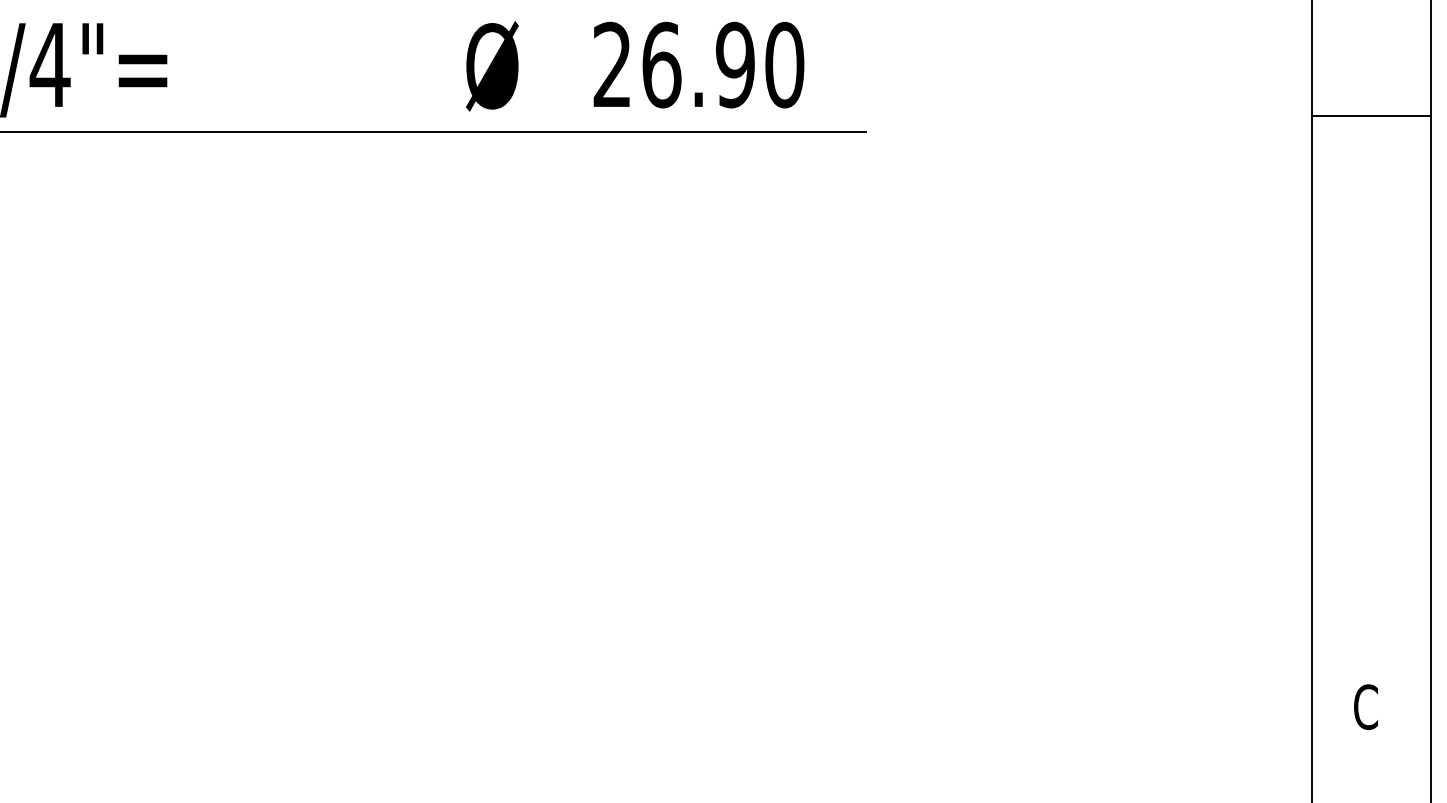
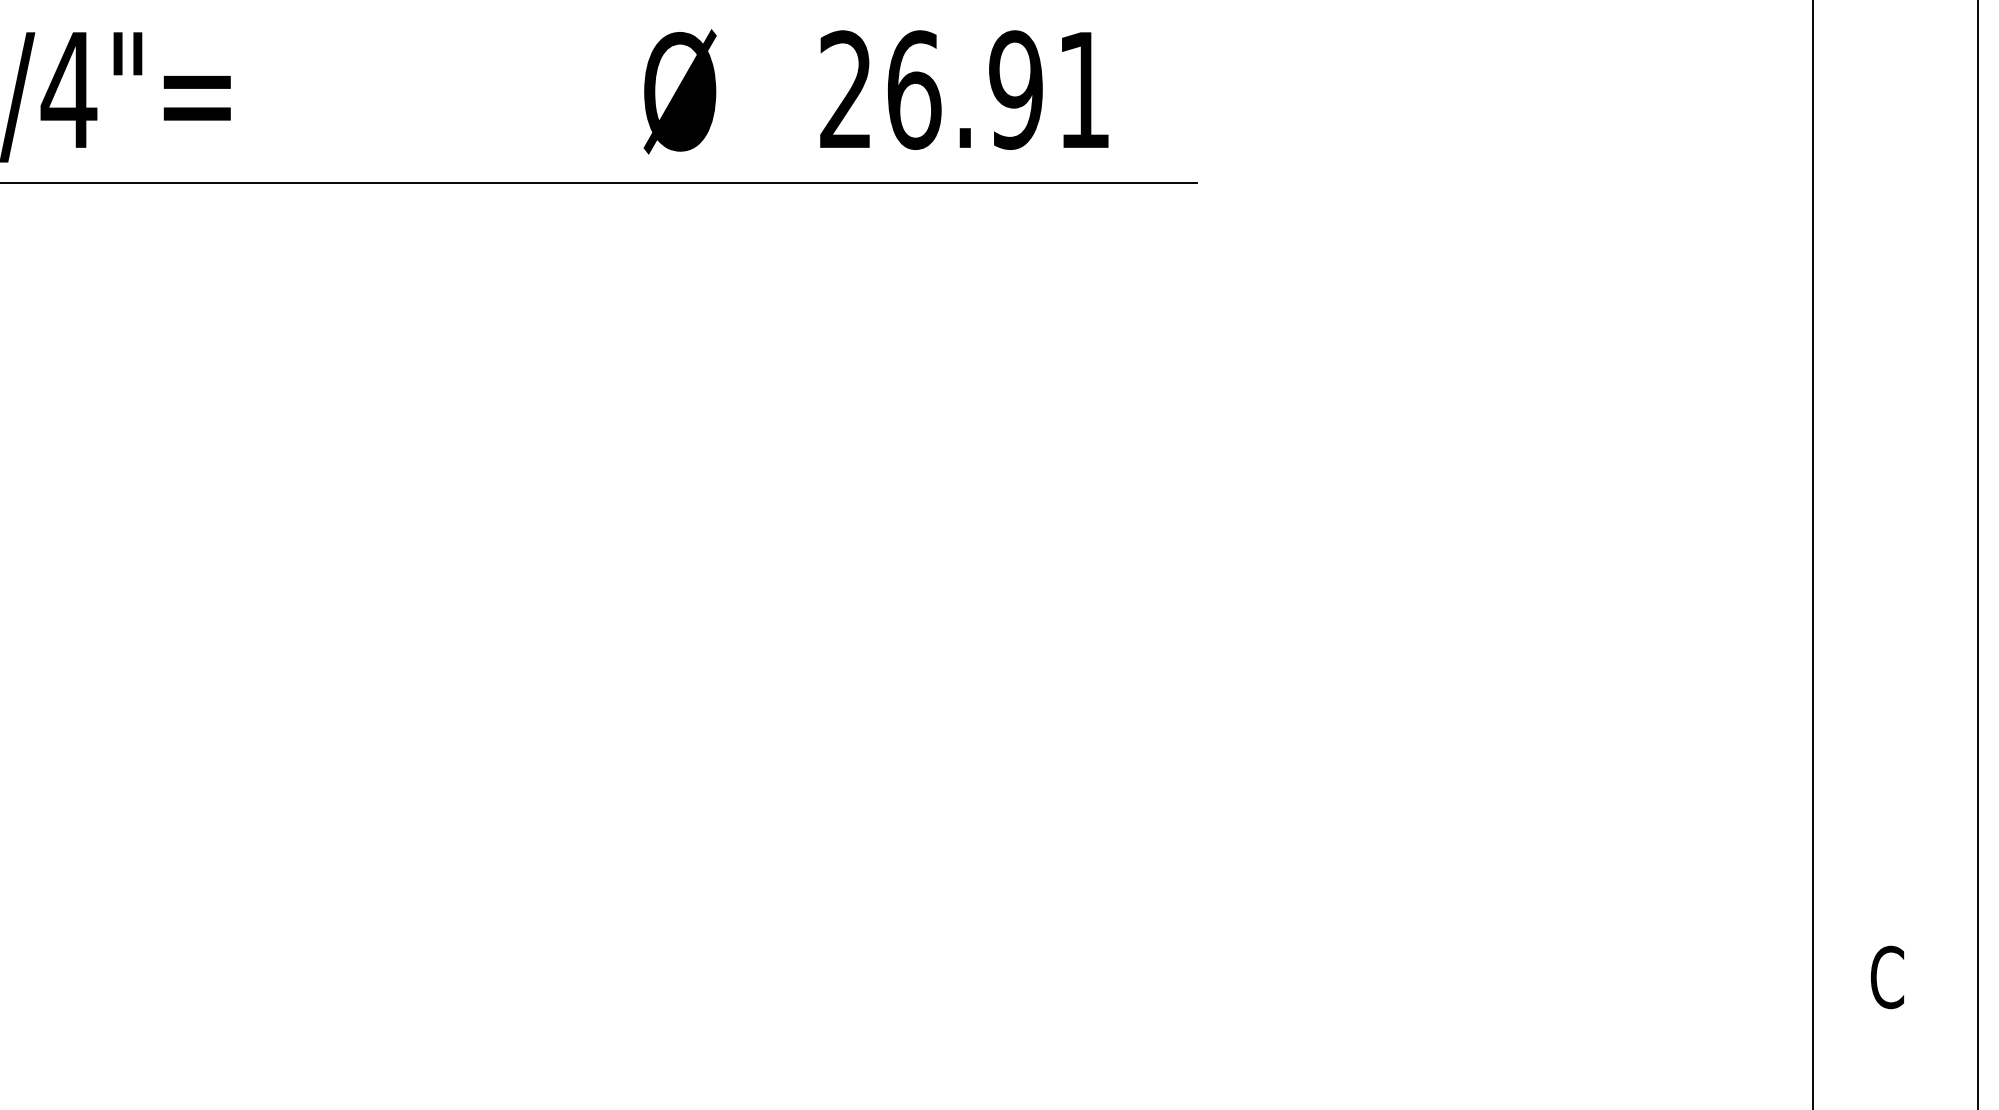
text: (785, 64) -> (1084, 89), 26.90 -> 26.91
line: (1371, 116) -> (1894, 160), removed

